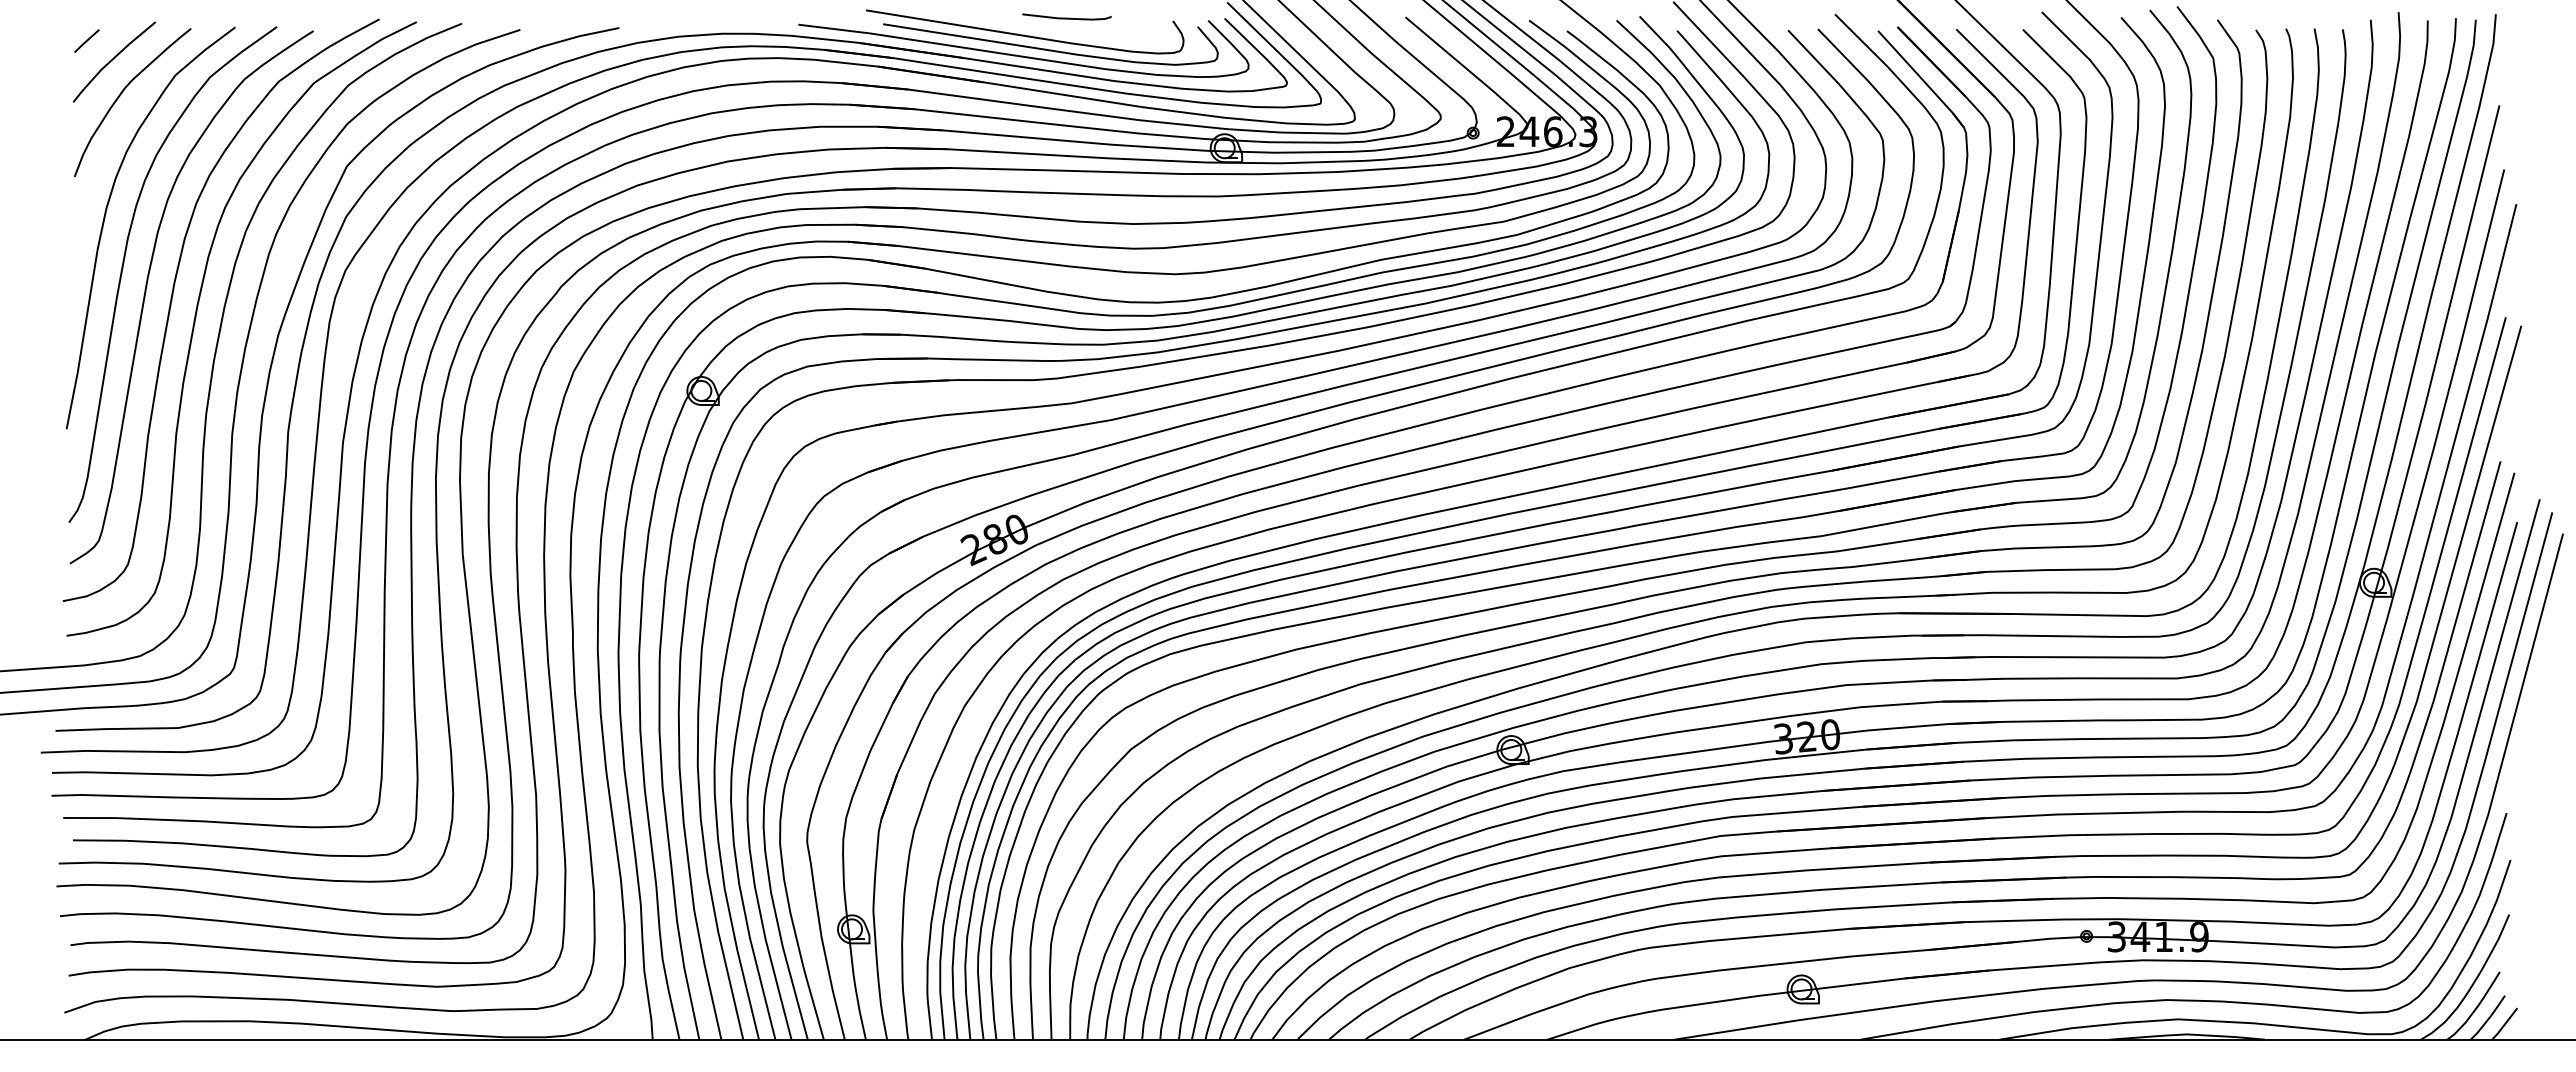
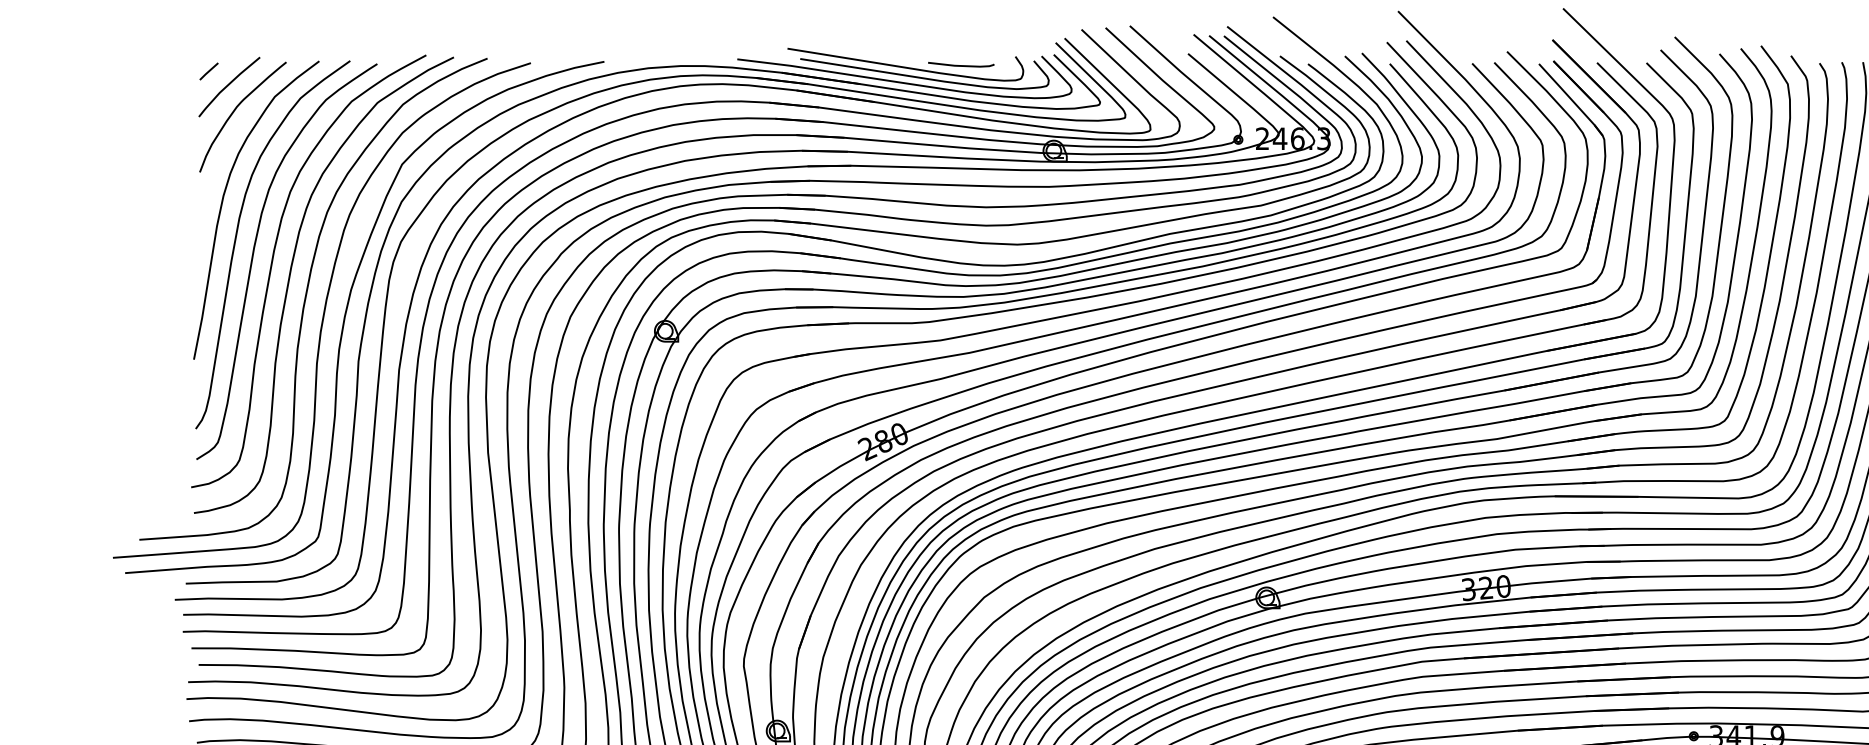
curve: (1066, 17) -> (960, 65), moved

